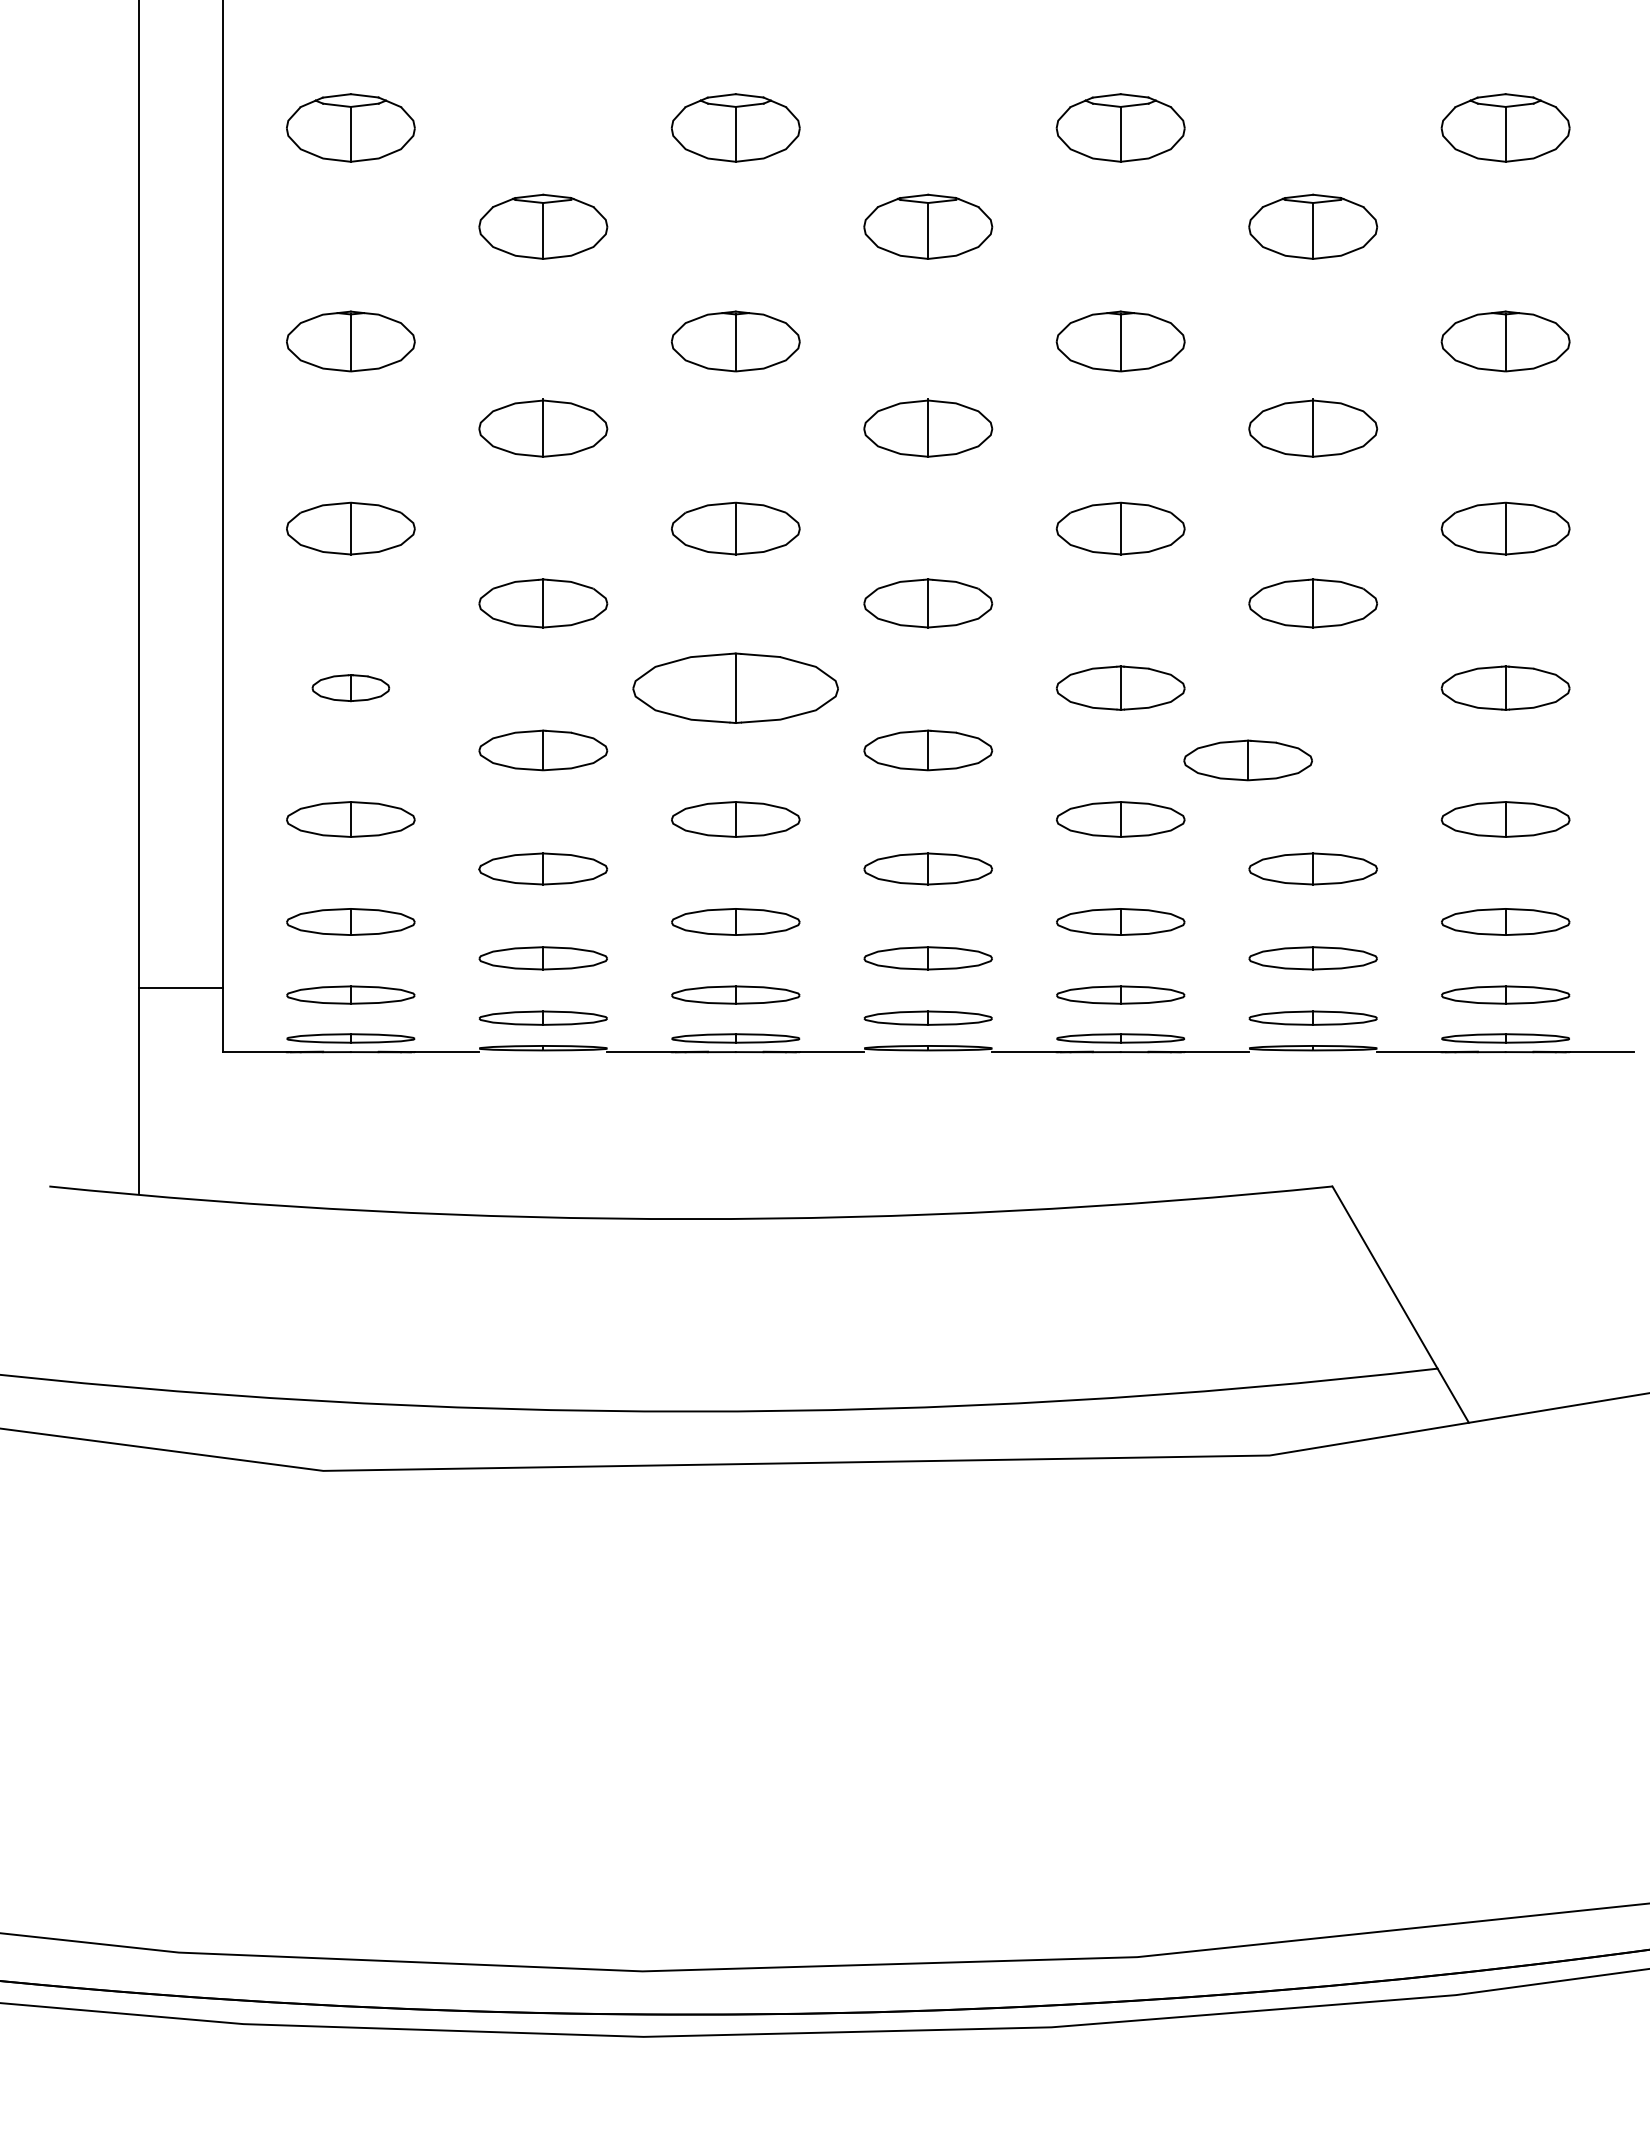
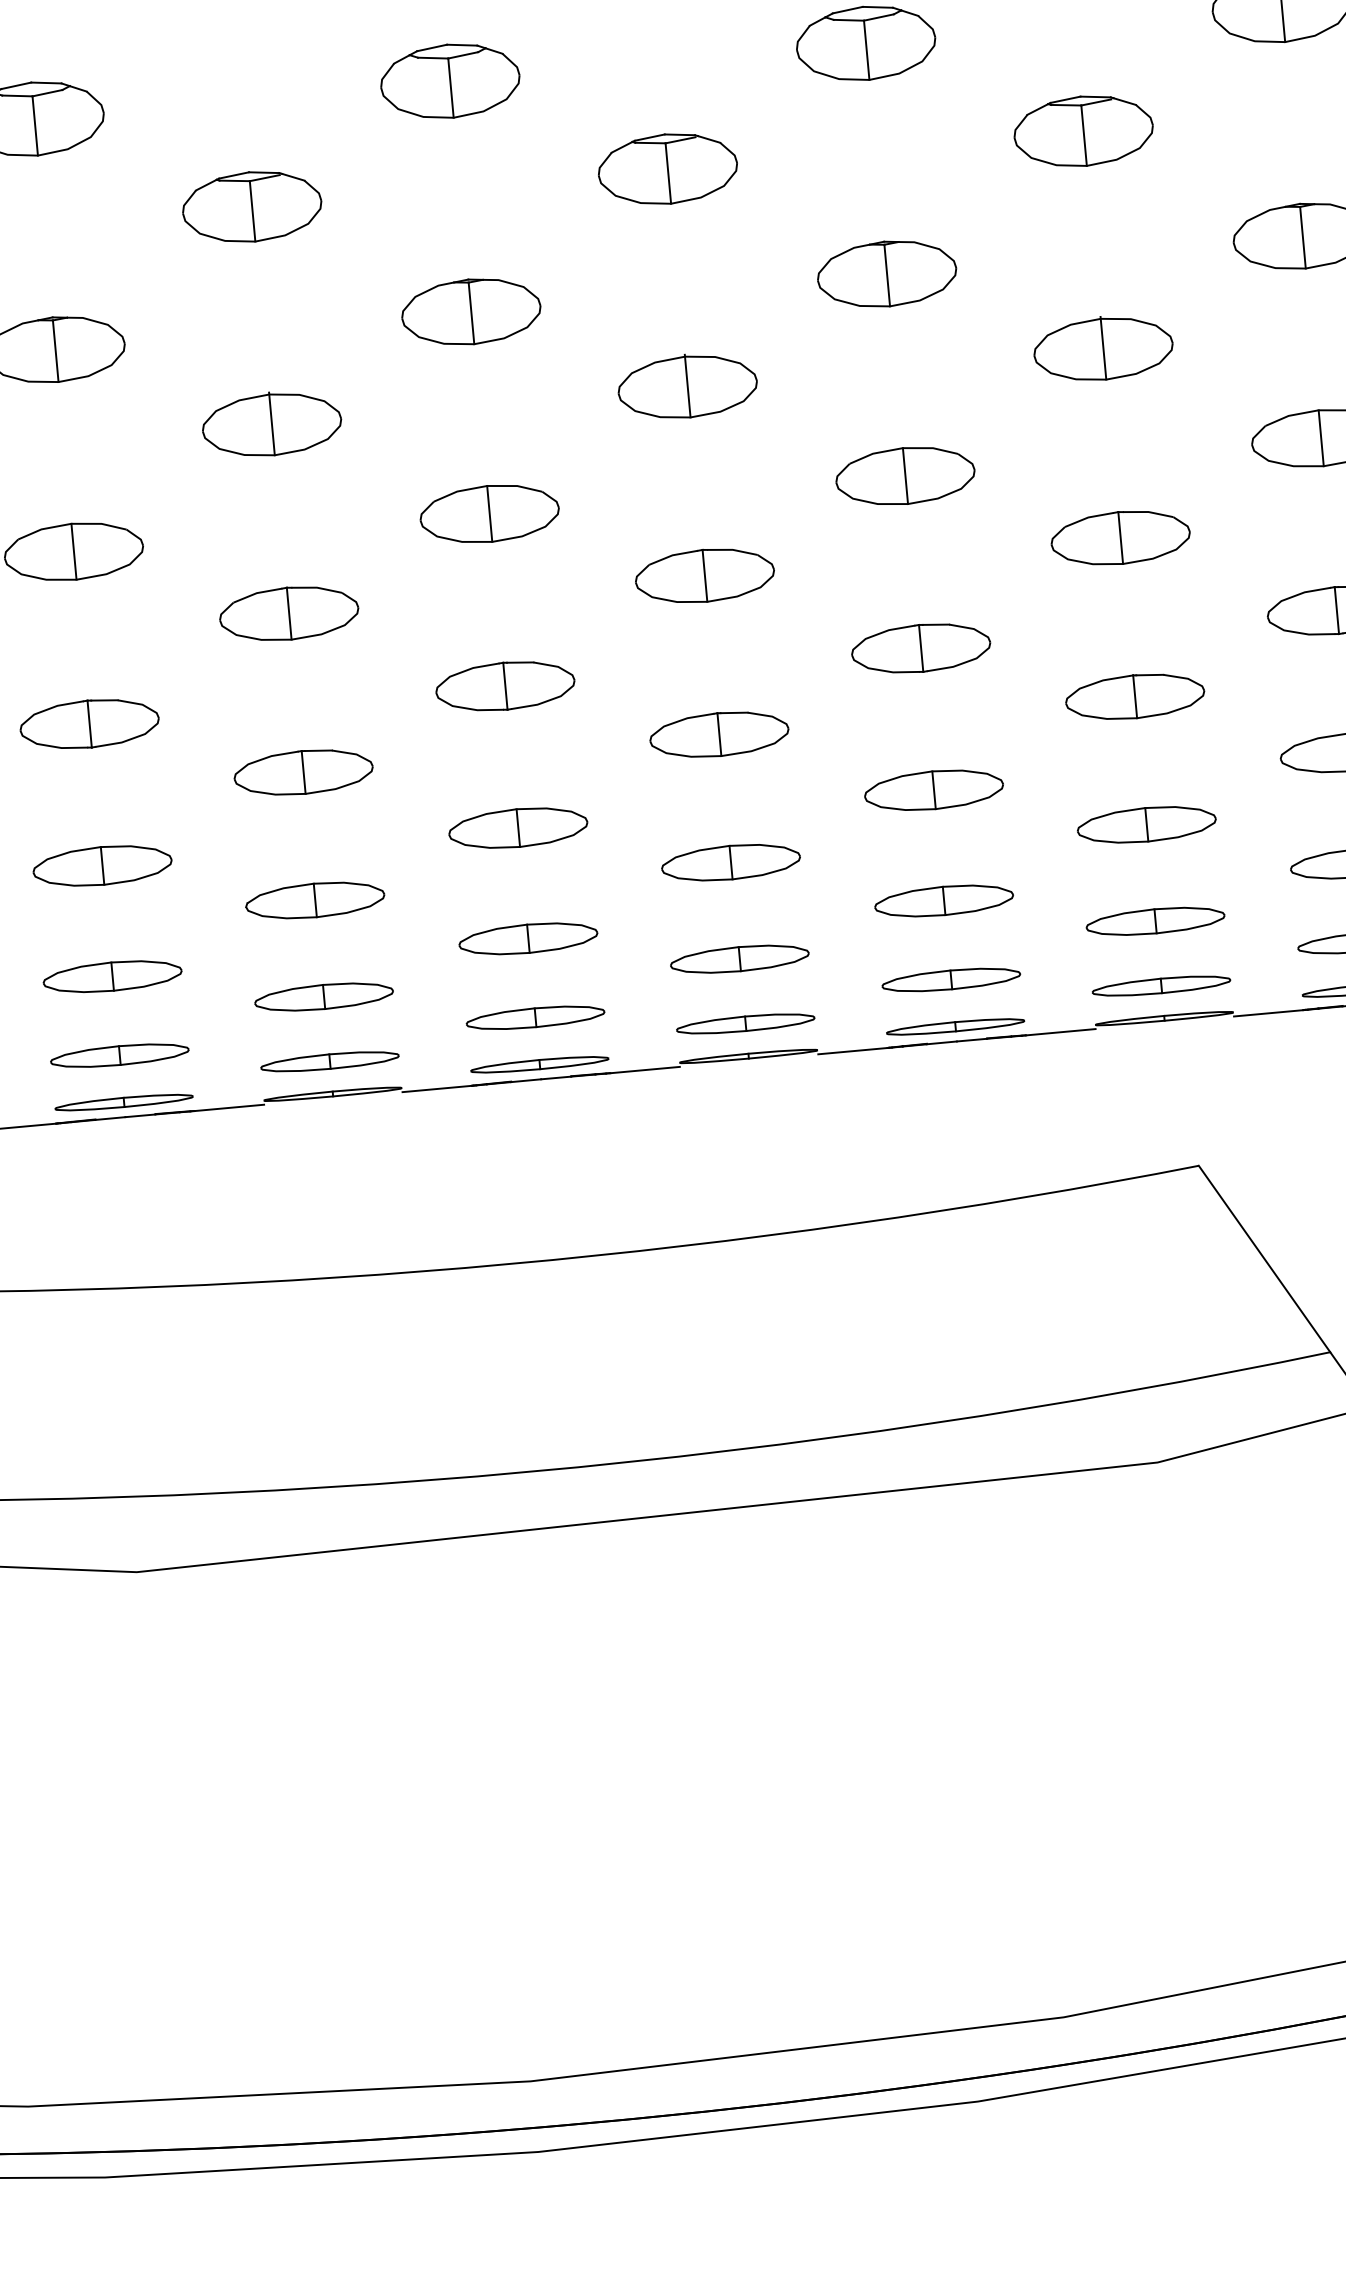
part: (350, 687) -> (89, 723), size x1.67
part: (735, 687) -> (505, 685), size x0.62
part: (1247, 760) -> (1134, 696), moved

